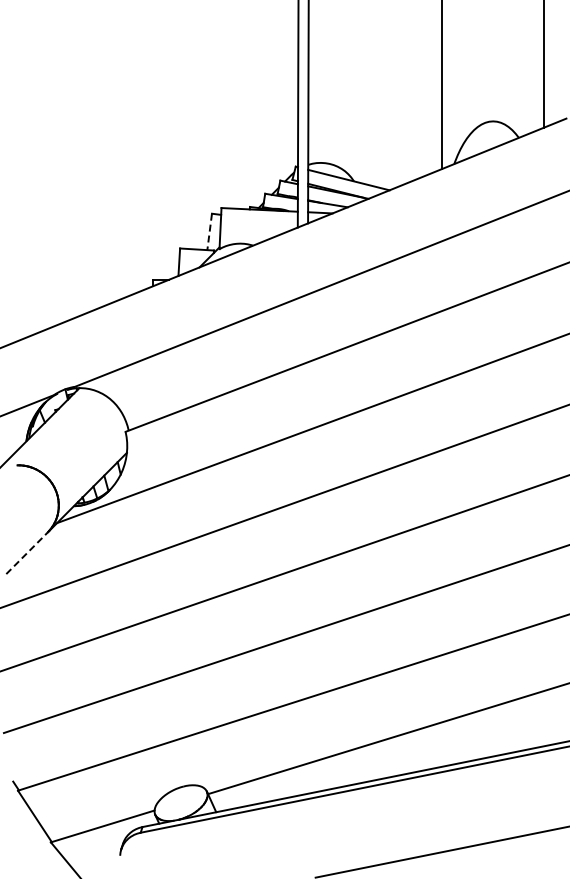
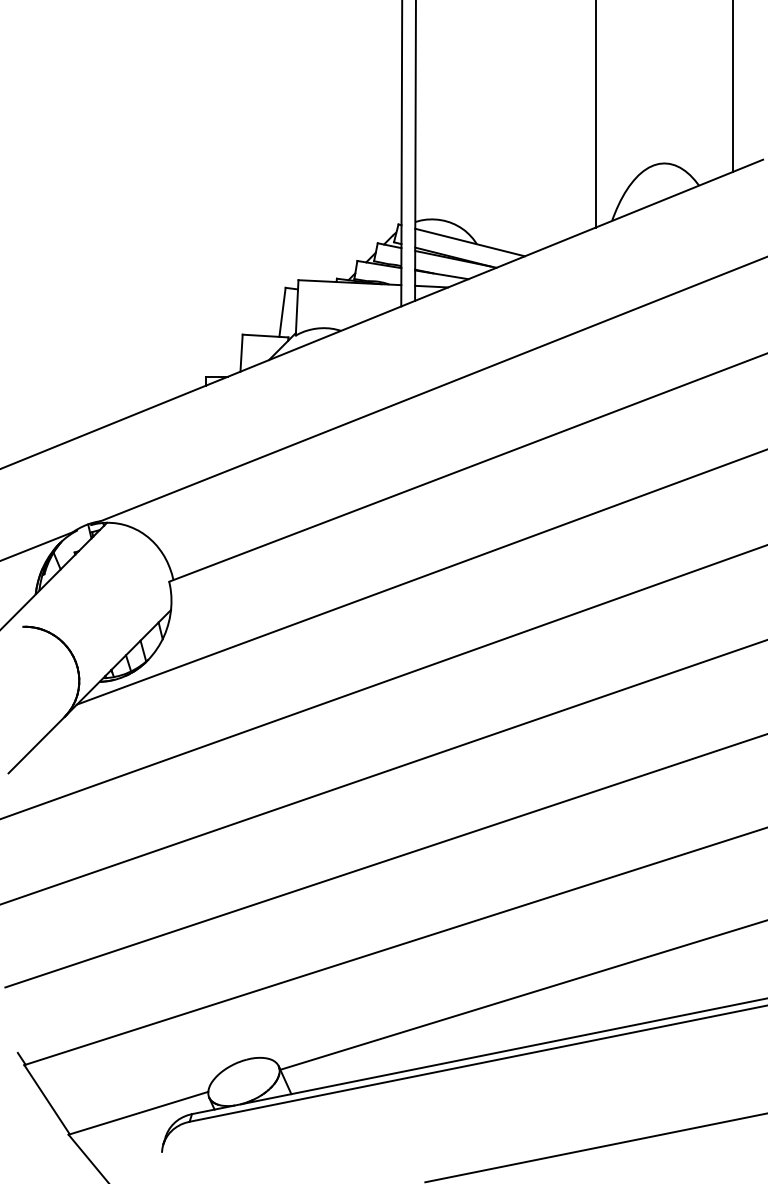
line: (209, 232) -> (282, 313), dashed -> solid
line: (27, 552) -> (37, 744), dashed -> solid

